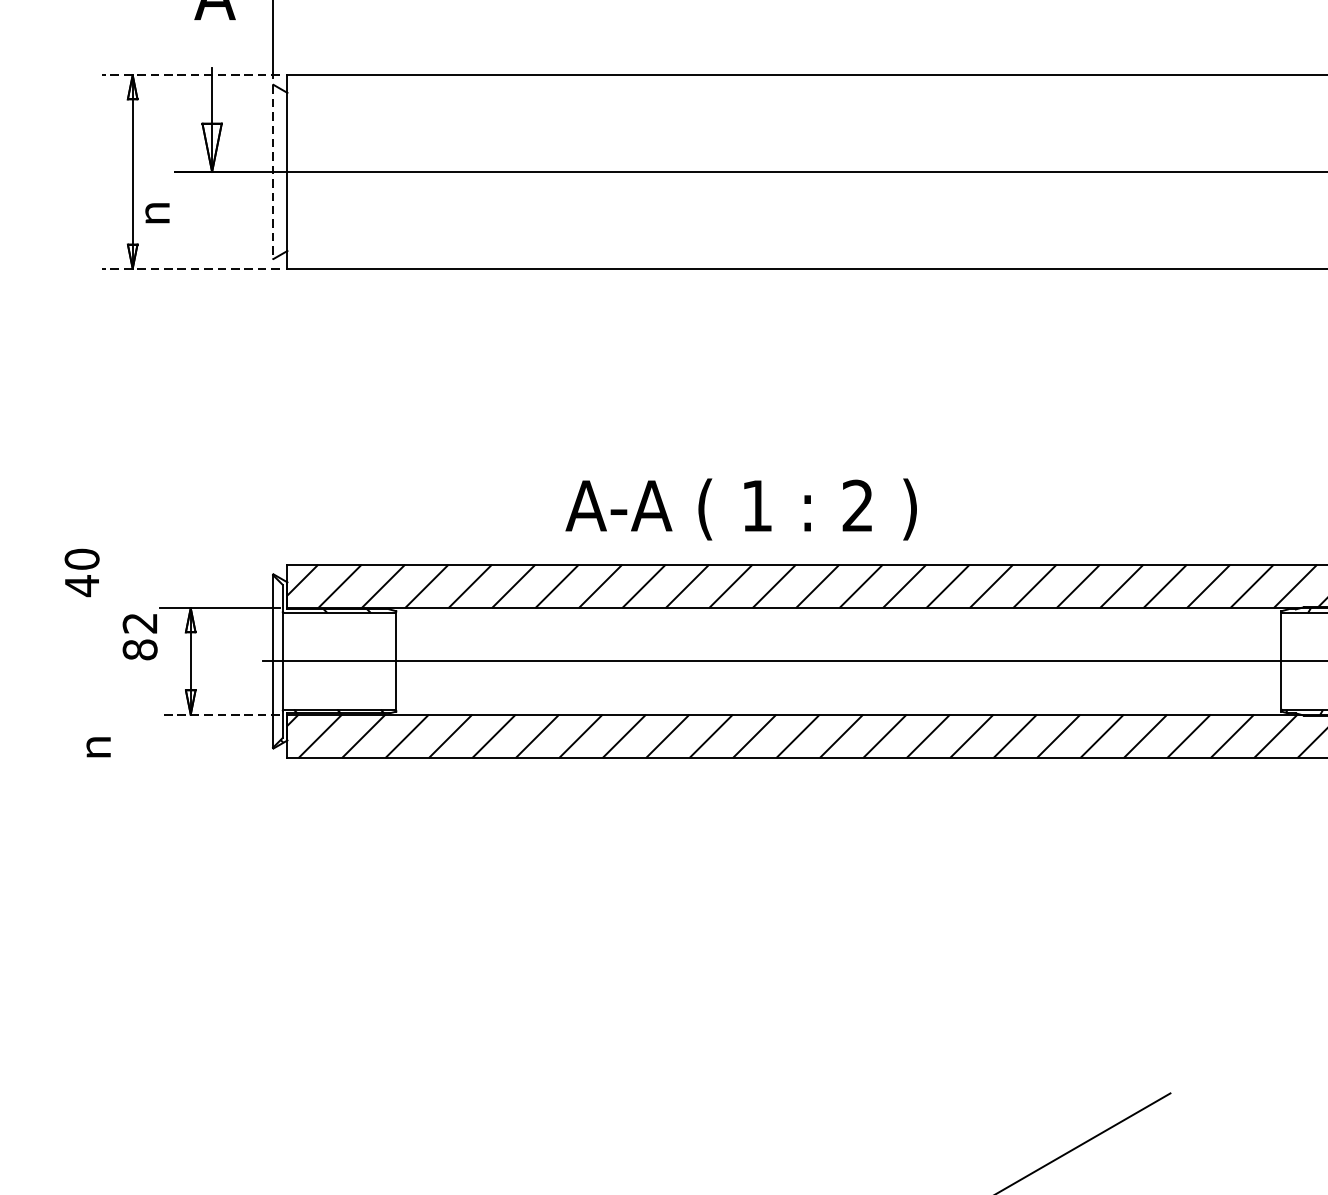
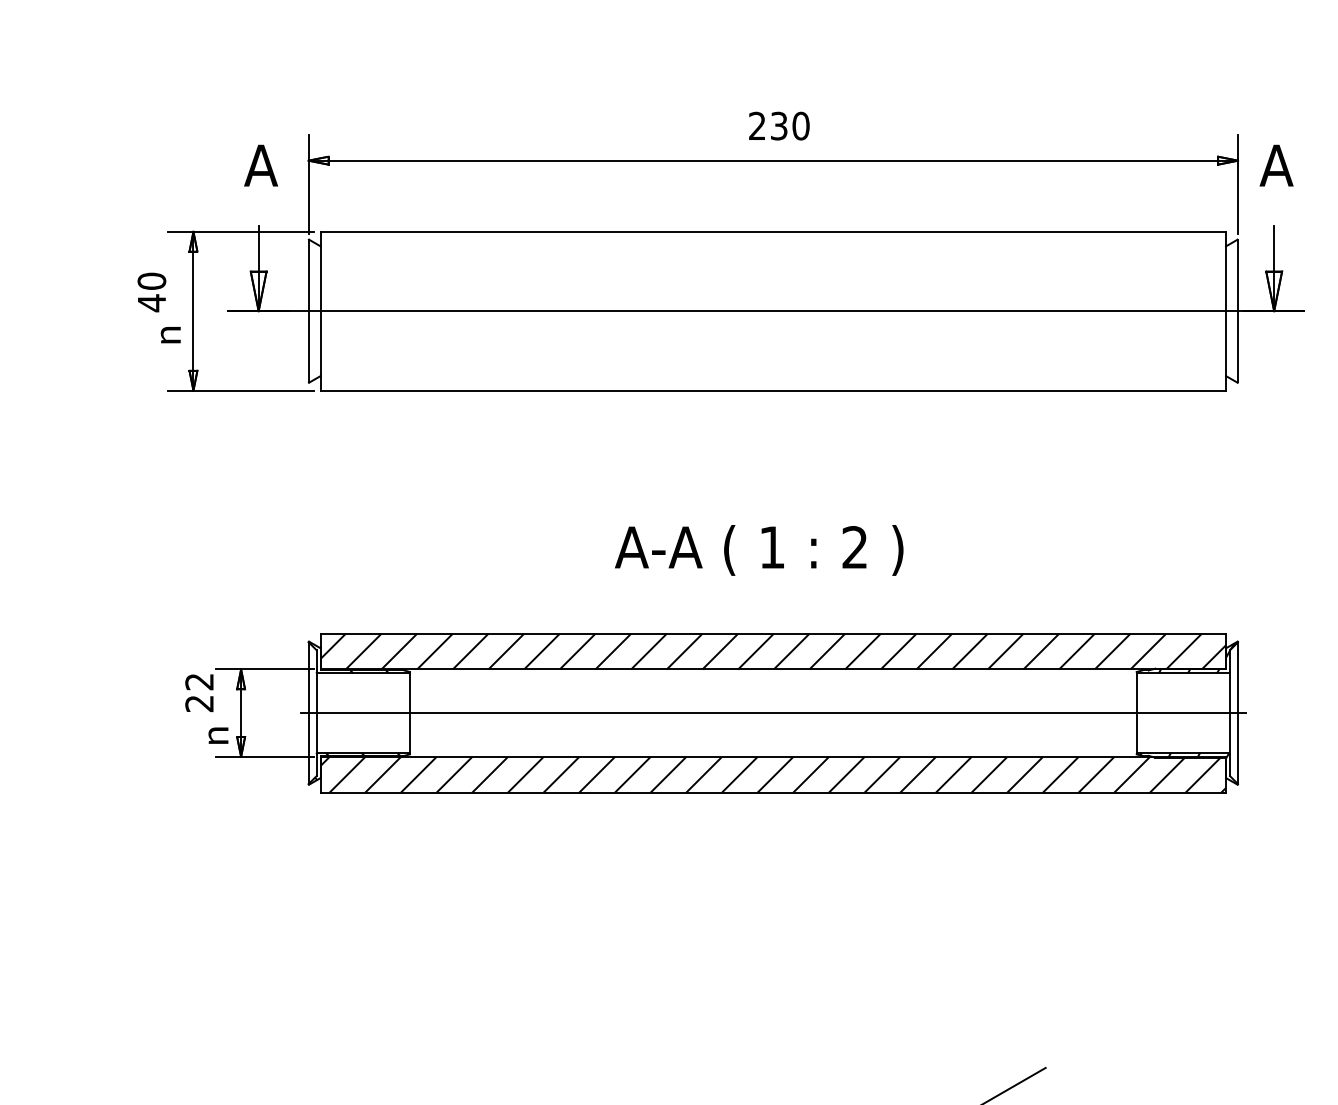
line: (191, 74) -> (241, 231), dashed -> solid
line: (272, 172) -> (308, 311), dashed -> solid
text: (157, 213) -> (170, 335), moved
line: (191, 268) -> (241, 390), dashed -> solid
text: (741, 509) -> (759, 550), moved
text: (81, 572) -> (151, 292), moved
text: (140, 649) -> (199, 703), 82 -> 22
line: (219, 714) -> (264, 756), dashed -> solid
text: (98, 747) -> (218, 735), moved

